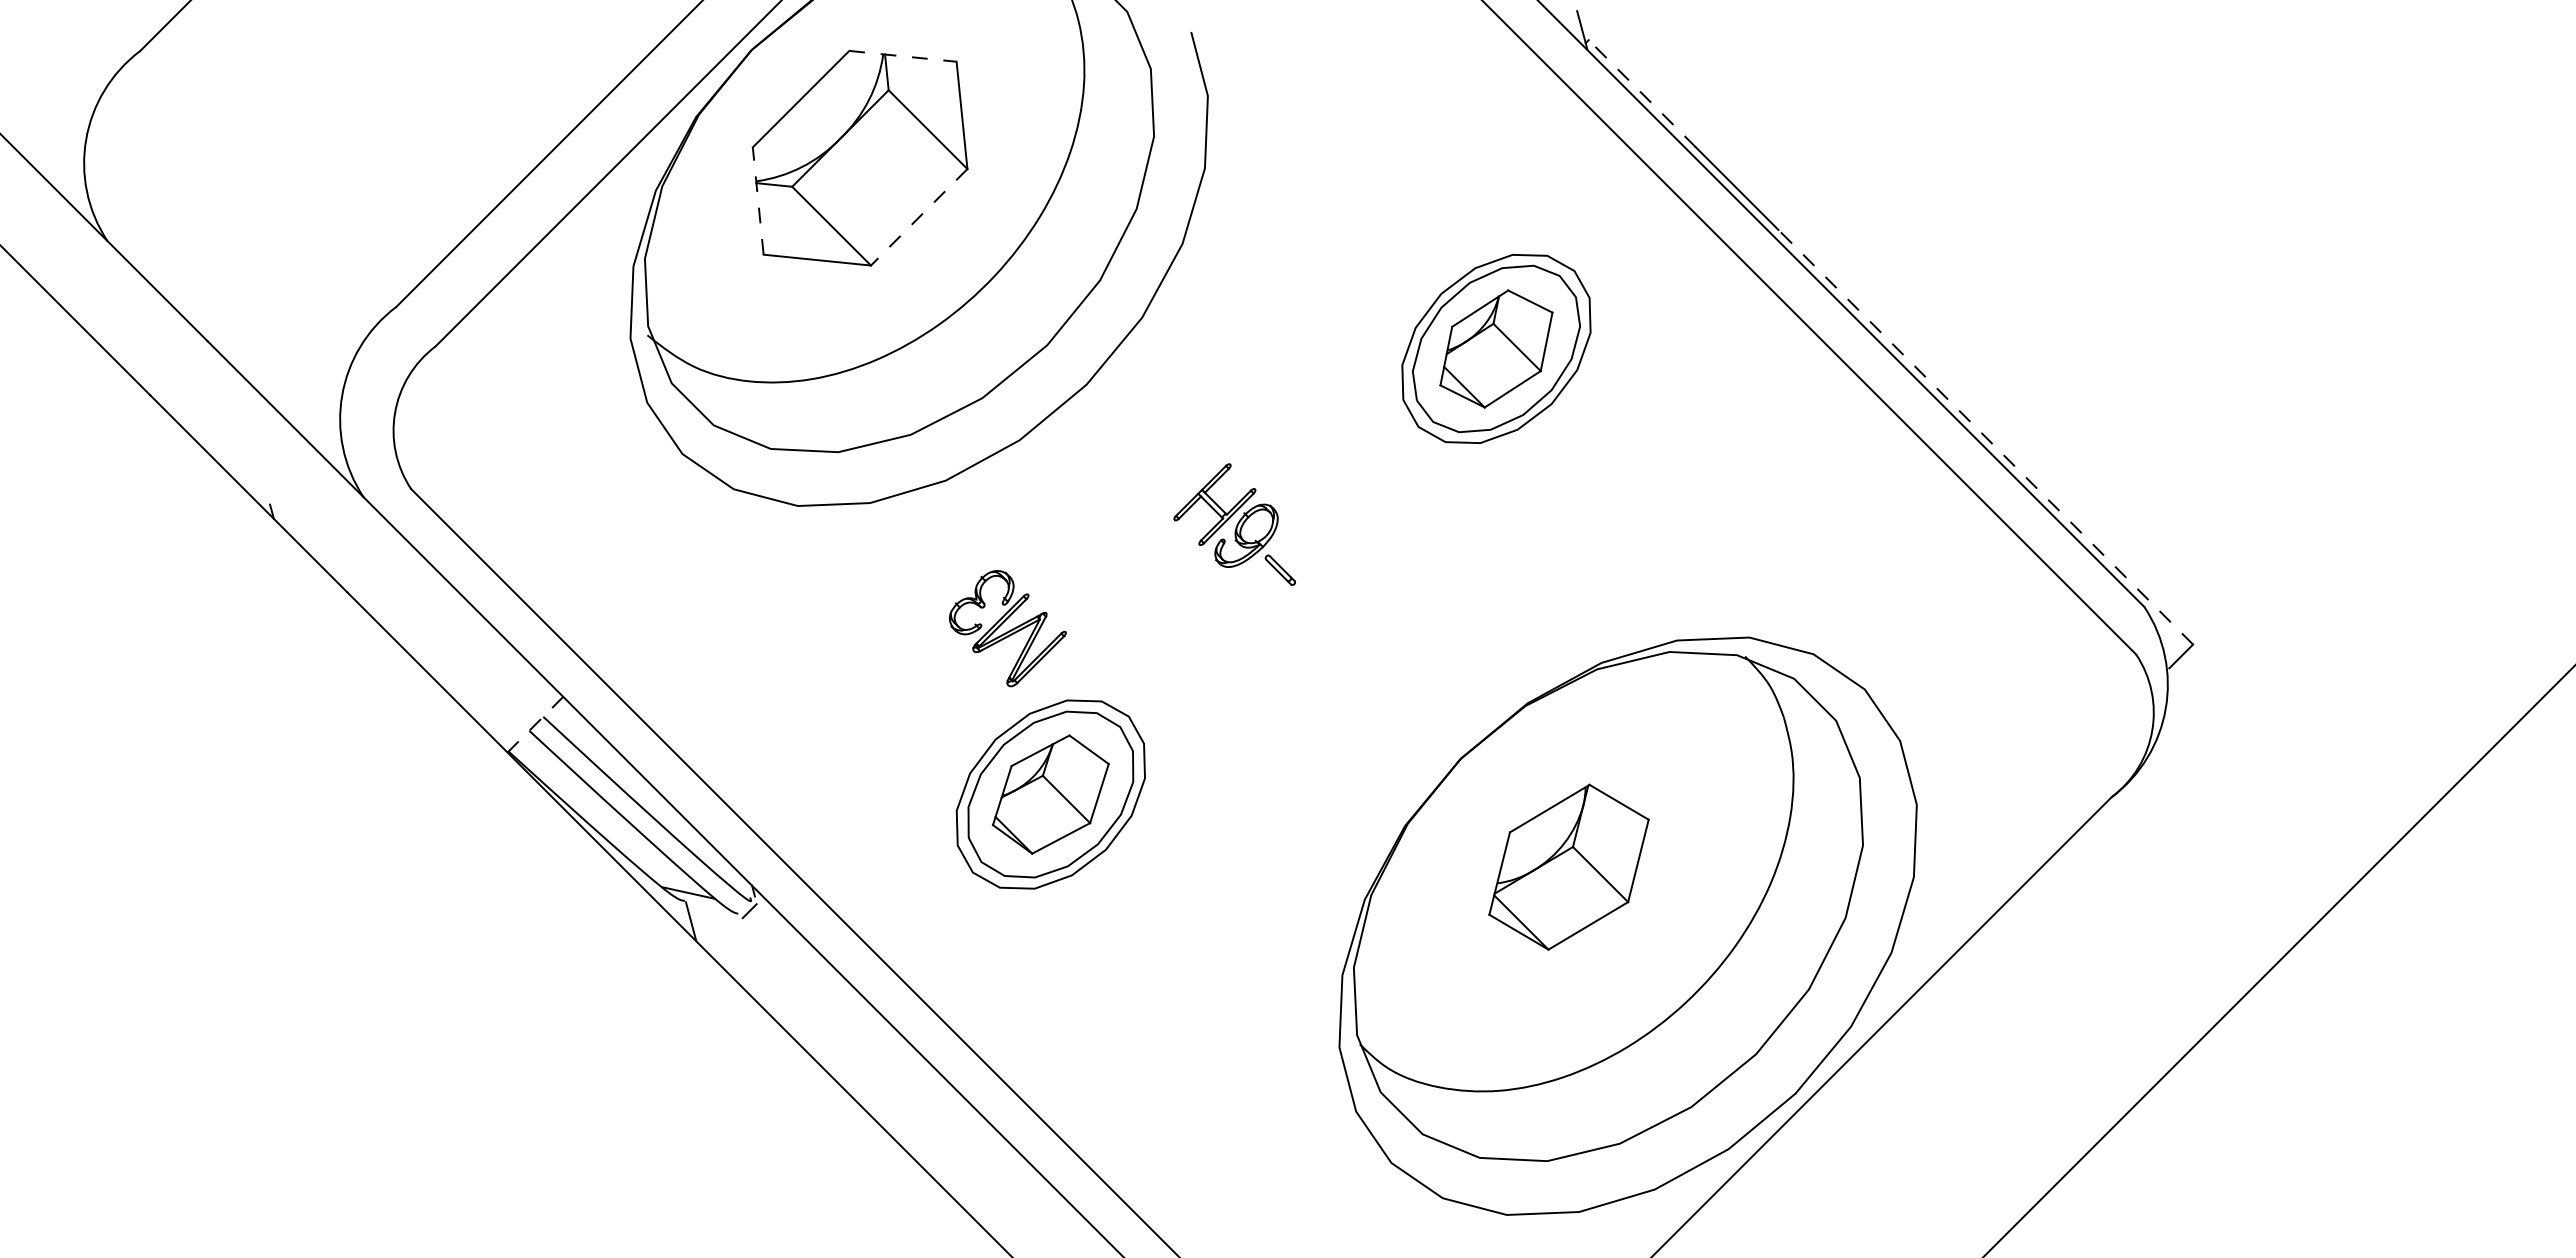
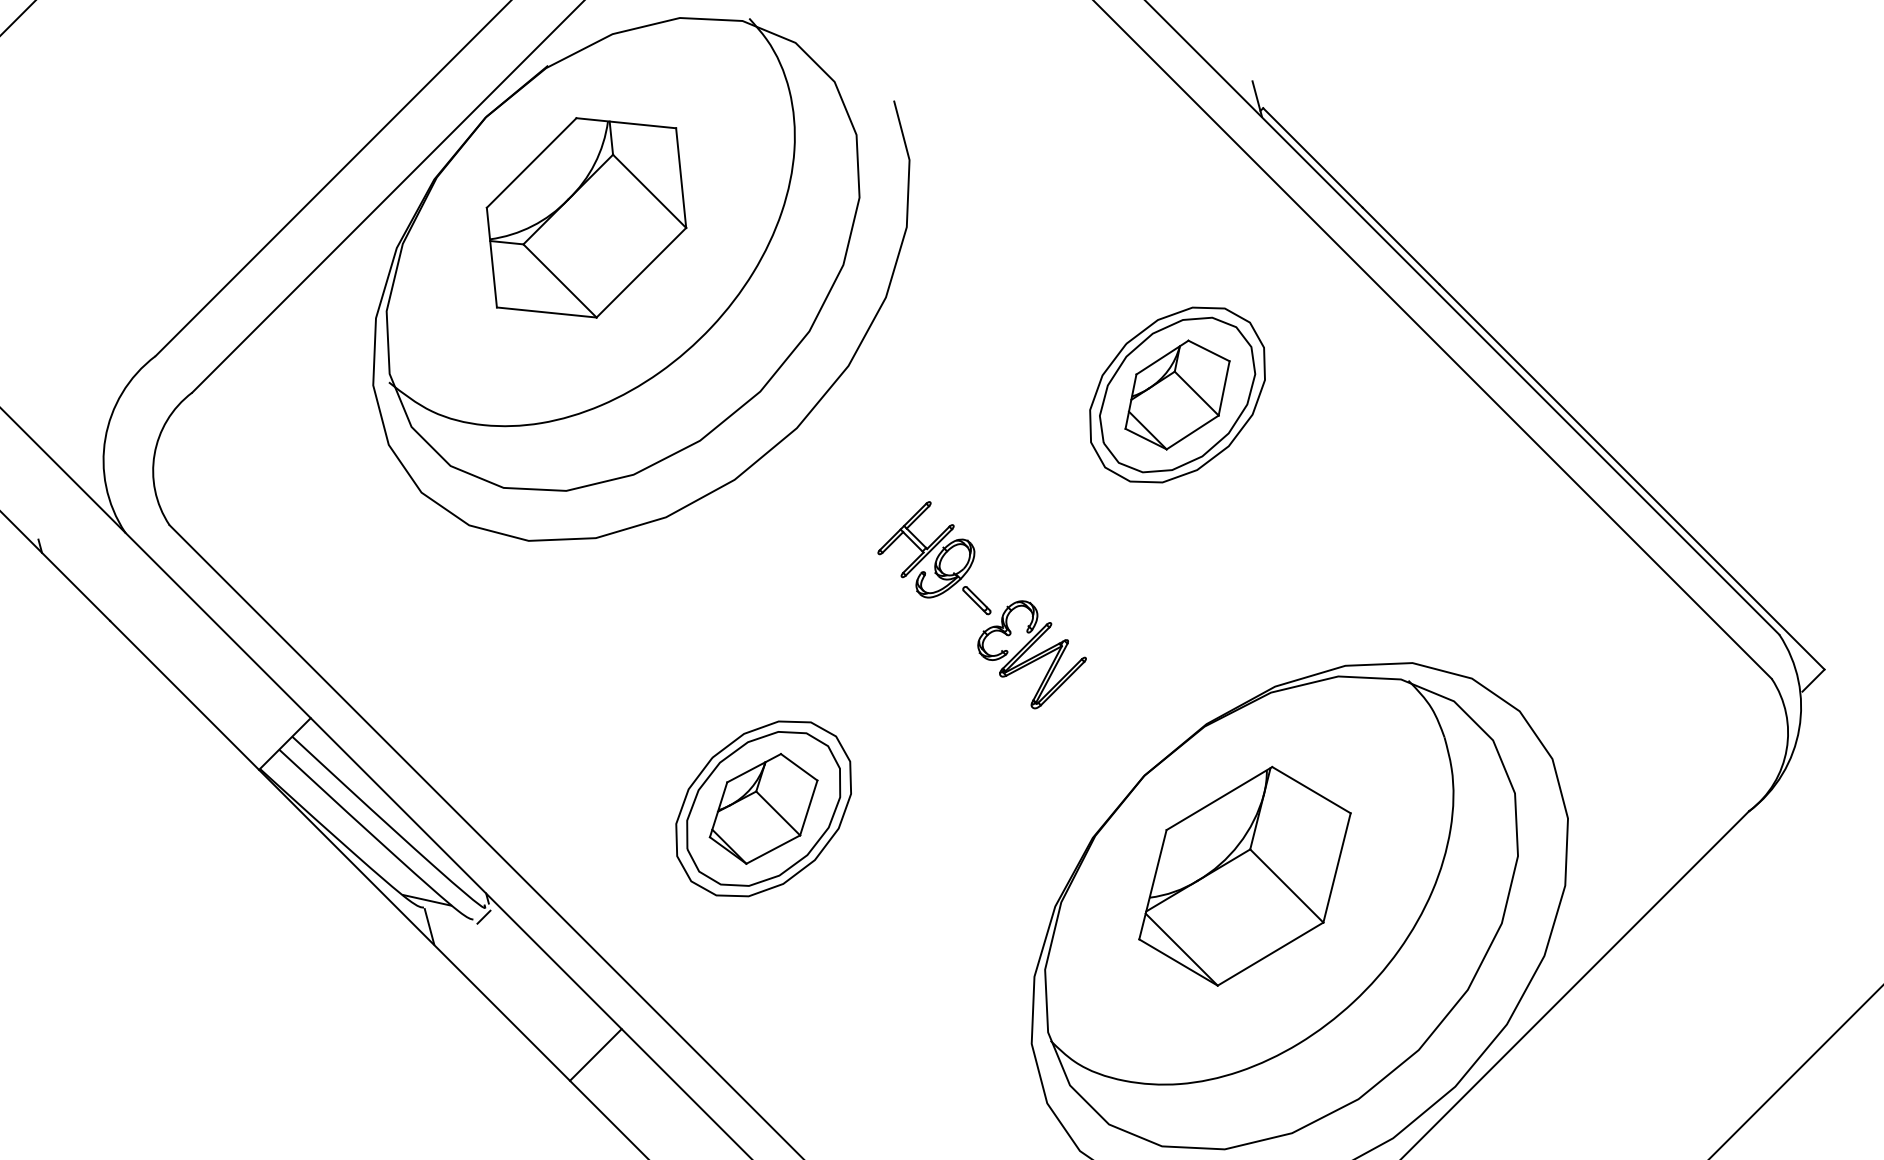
line: (902, 56) -> (625, 123), dashed -> solid
line: (1642, 93) -> (1313, 157), dashed -> solid
line: (758, 201) -> (492, 258), dashed -> solid
line: (918, 217) -> (640, 272), dashed -> solid
line: (1985, 436) -> (1631, 476), dashed -> solid
part: (1007, 628) -> (1031, 654), moved
line: (535, 725) -> (285, 744), dashed -> solid
part: (1568, 867) -> (1244, 876), size x1.43
line: (870, 1059) -> (596, 1054), added

